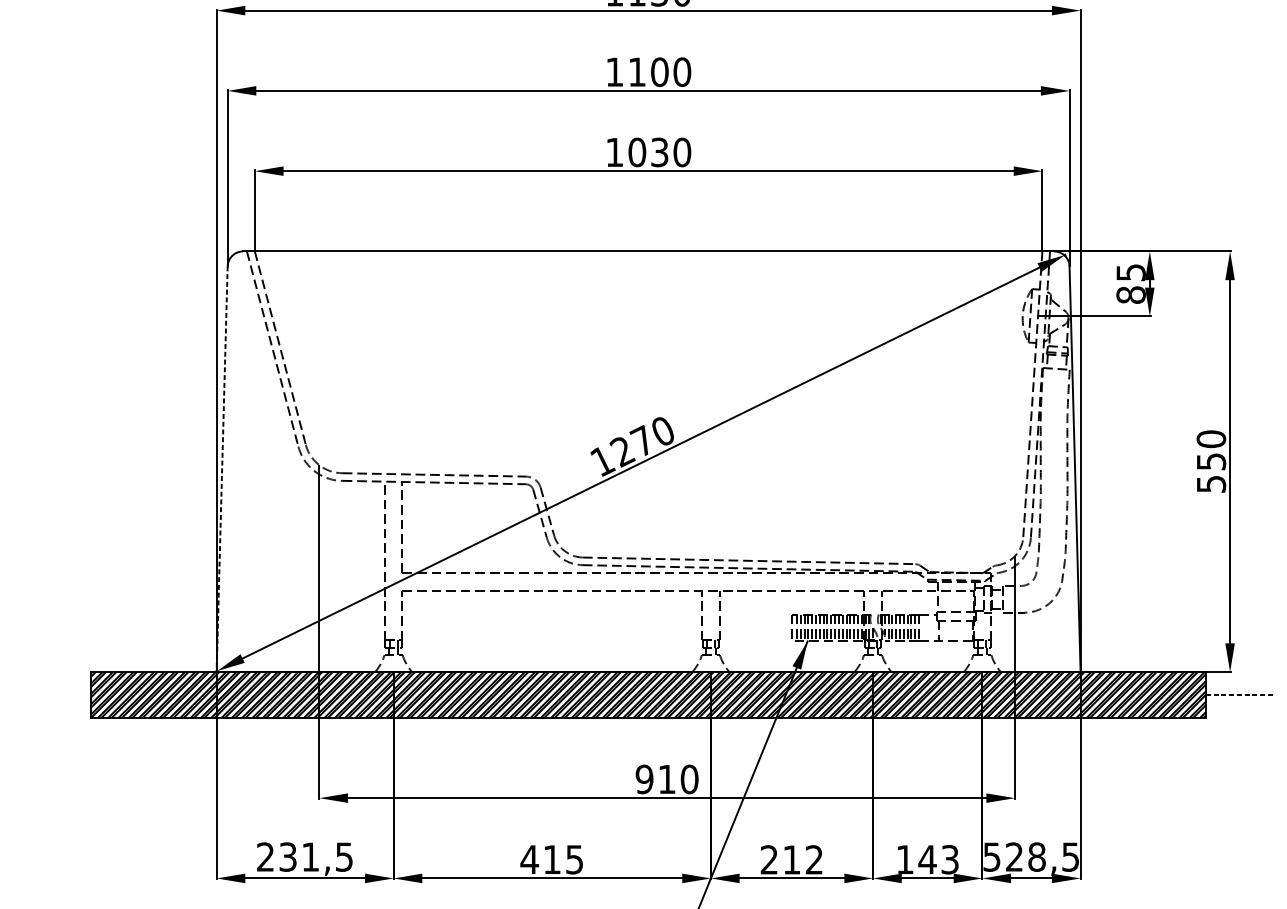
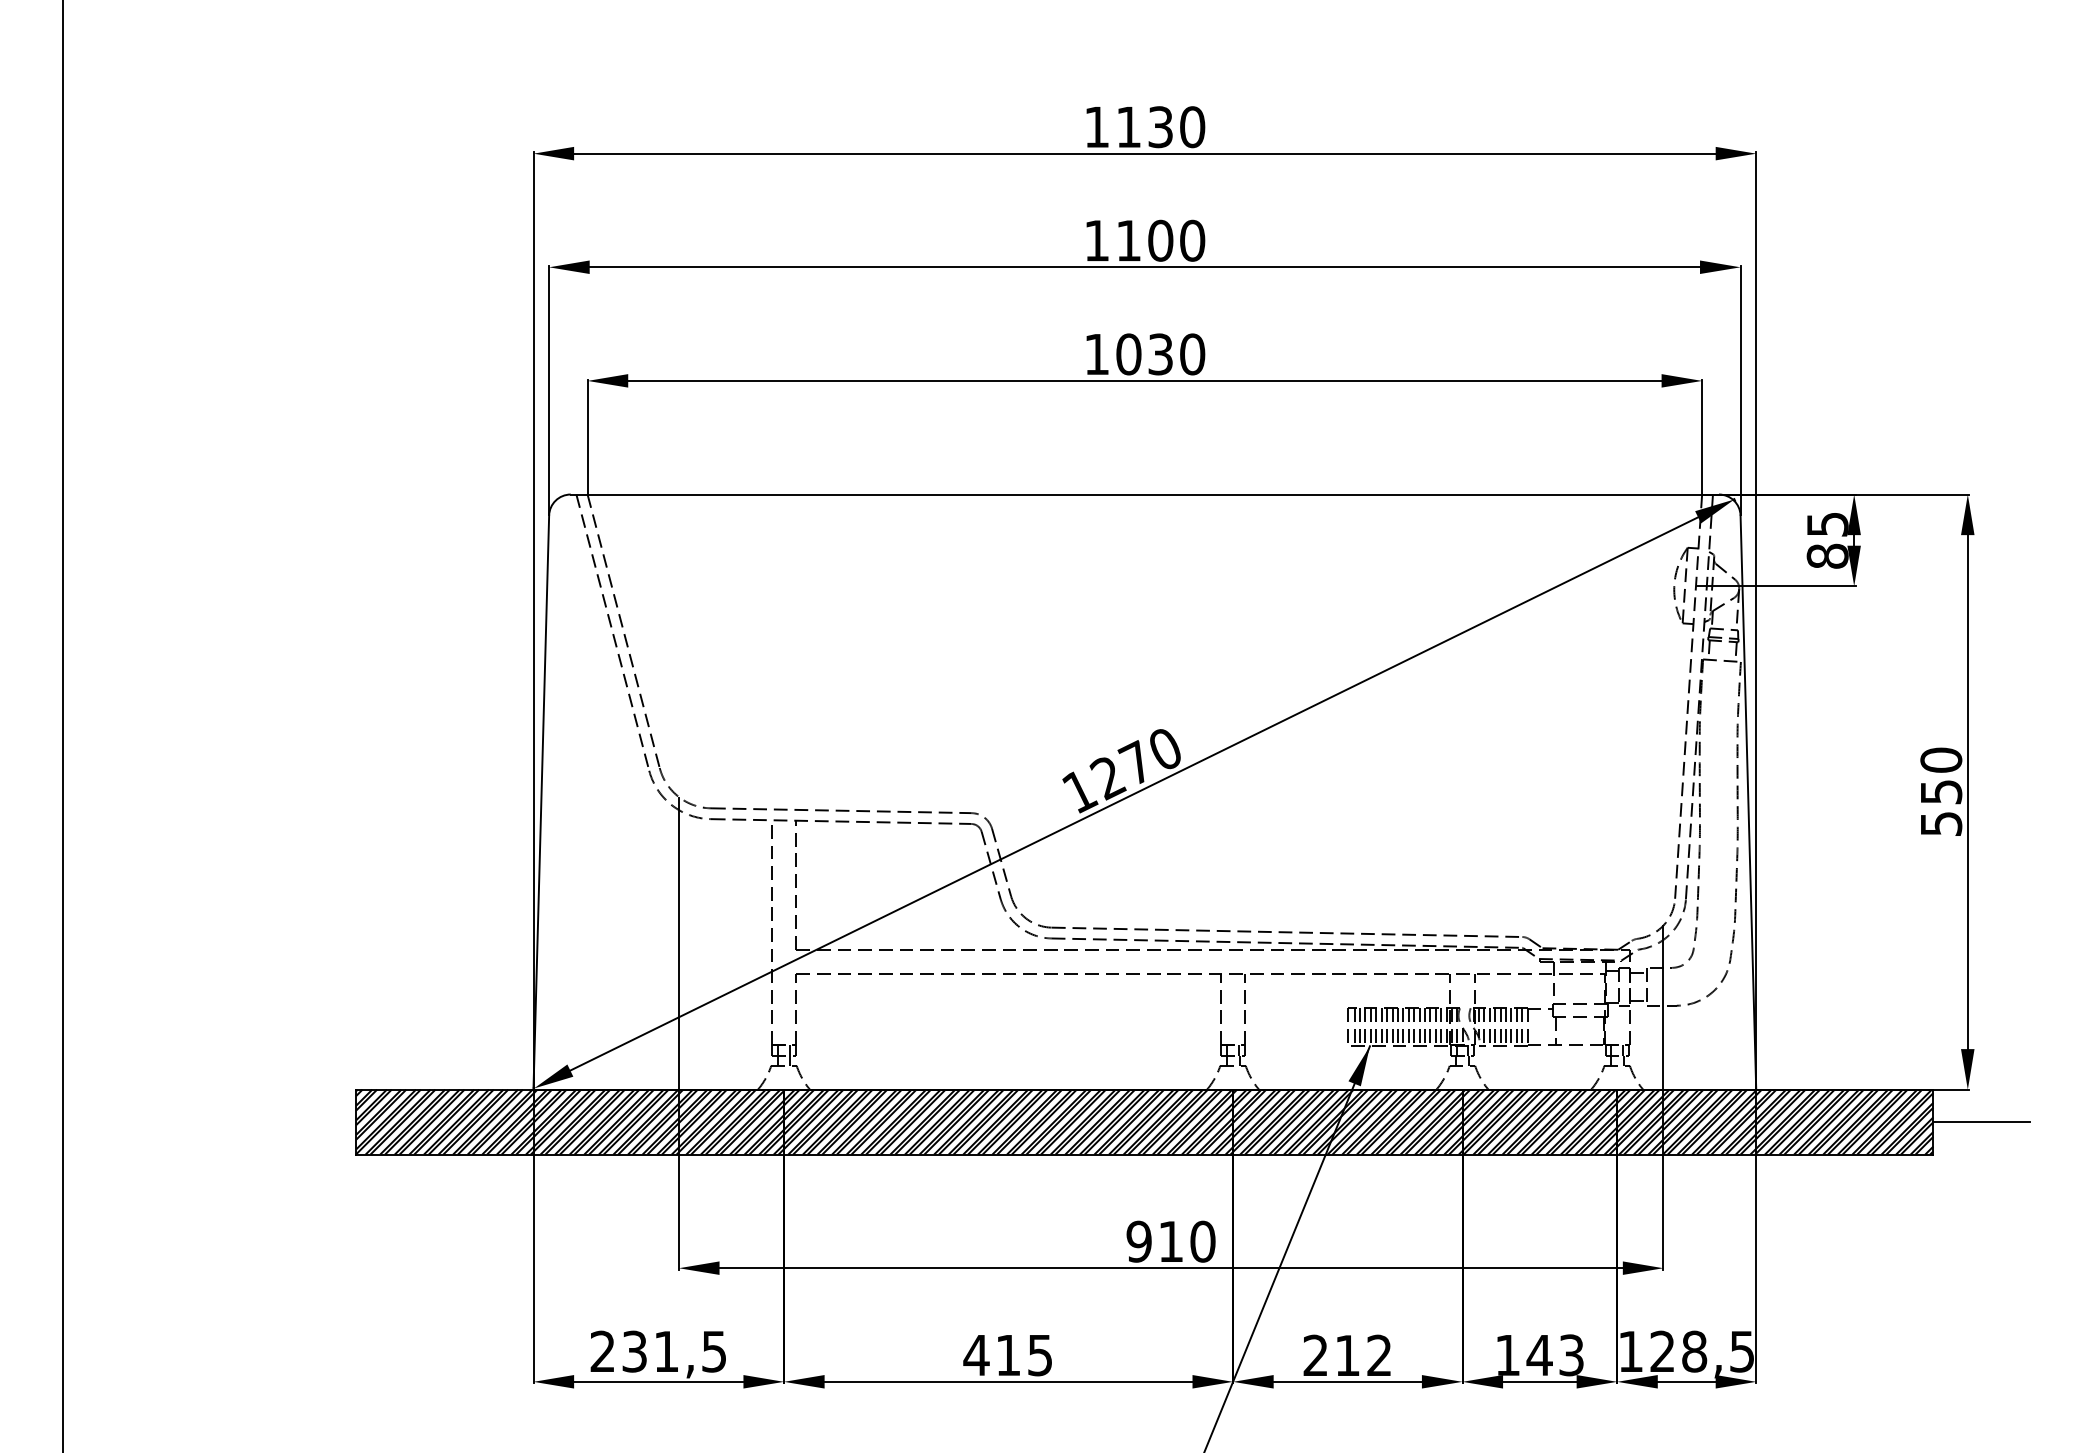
line: (222, 469) -> (541, 803), dashed -> solid
line: (1240, 695) -> (1982, 1122), dashed -> solid
text: (991, 857) -> (1630, 1351), 528,5 -> 128,5

